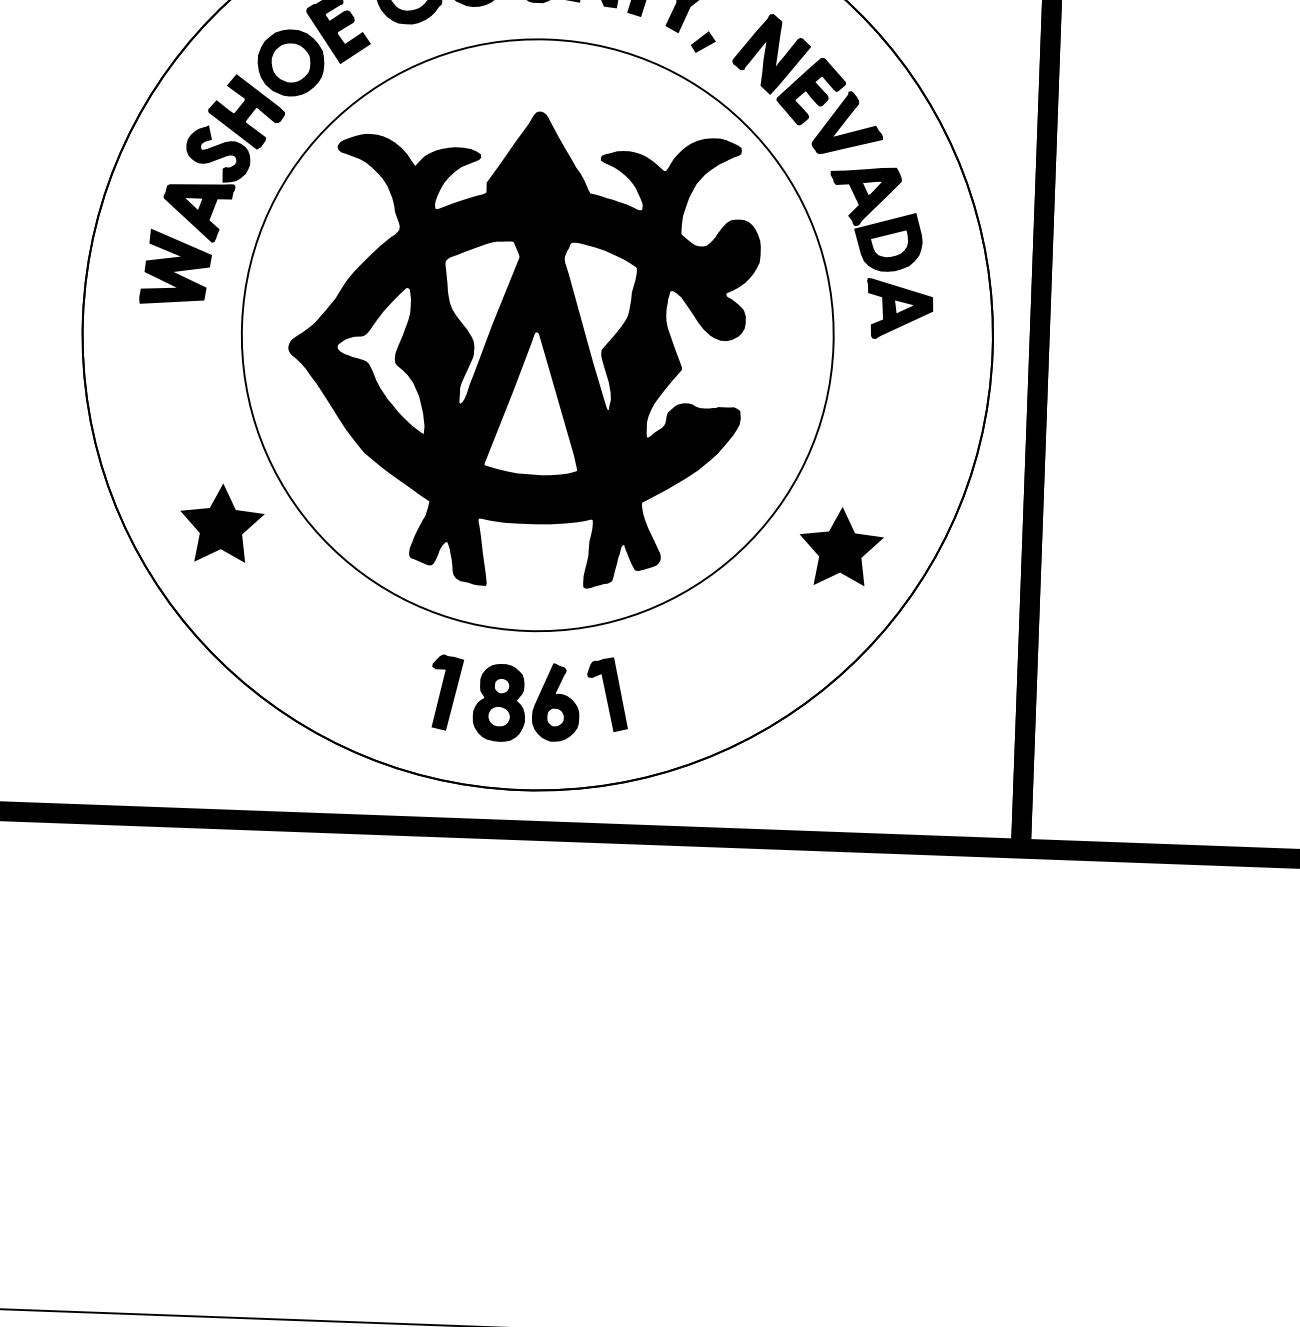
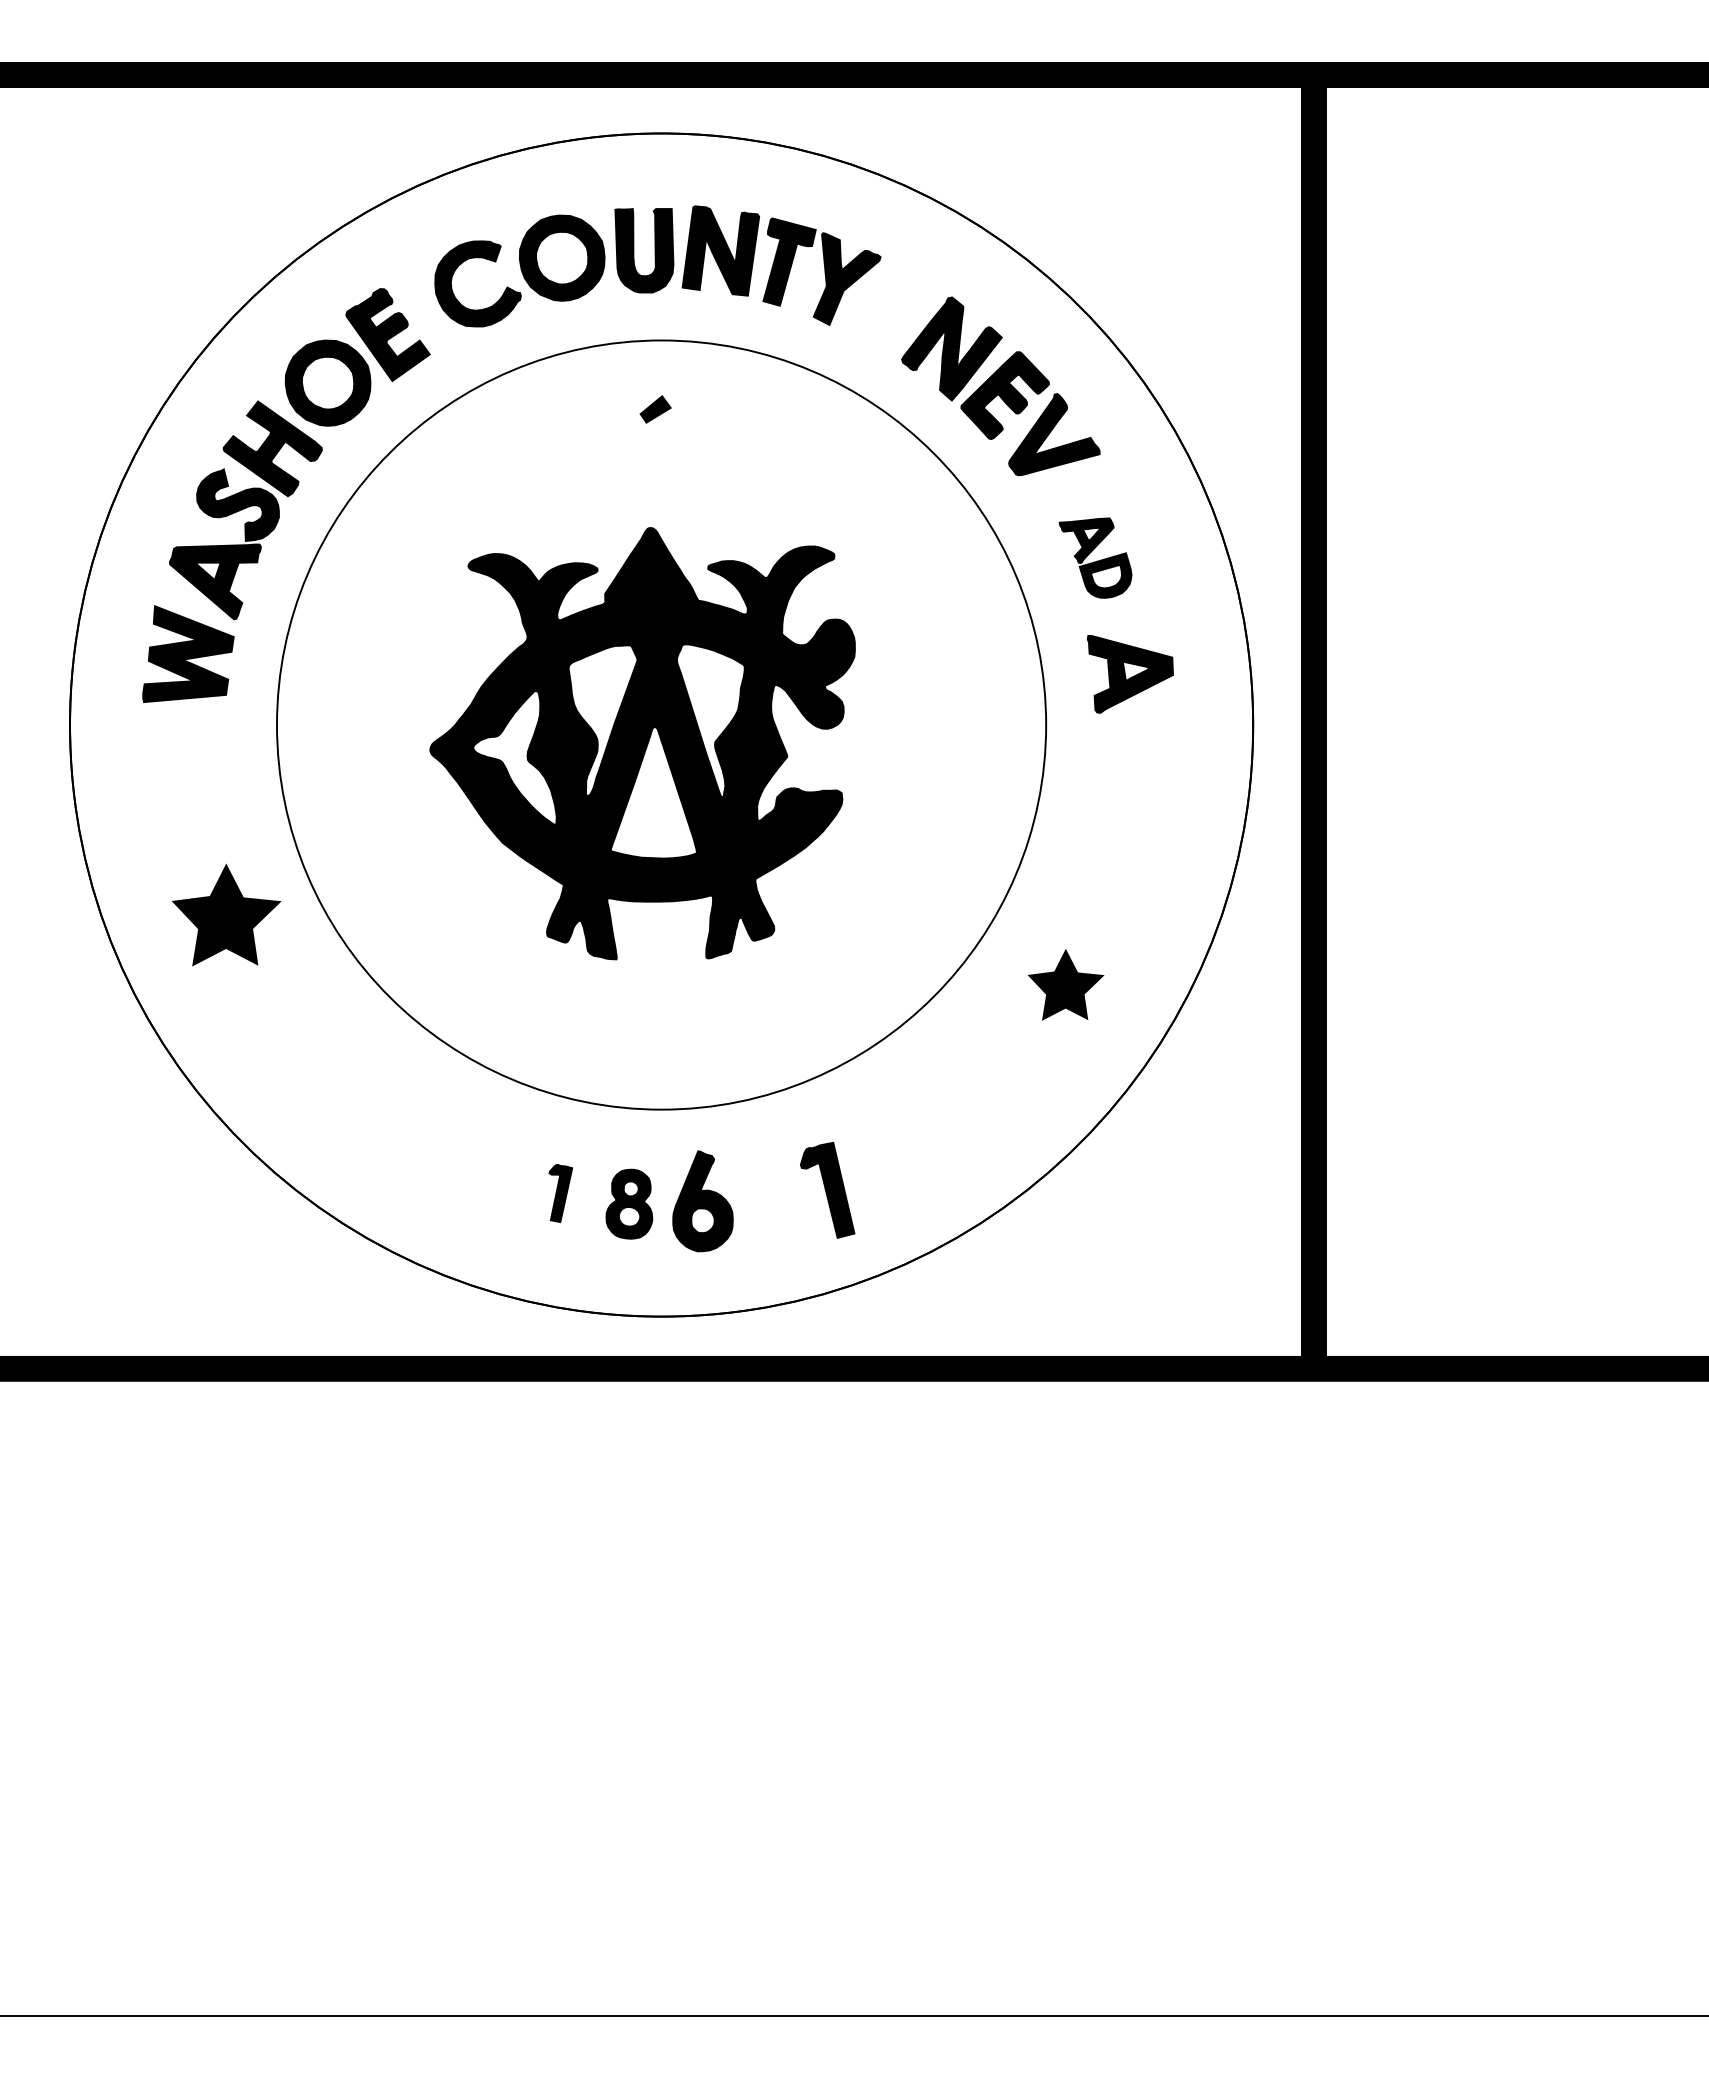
part: (703, 42) -> (655, 409), moved
part: (876, 218) -> (1095, 557), size x0.6
part: (522, 348) -> (642, 743), size x0.7
part: (222, 522) -> (226, 914), moved
part: (841, 546) -> (1065, 984), size x0.7
part: (446, 692) -> (560, 1193), size x0.6
part: (607, 693) -> (827, 1189), moved
part: (499, 702) -> (629, 1203), size x0.7

